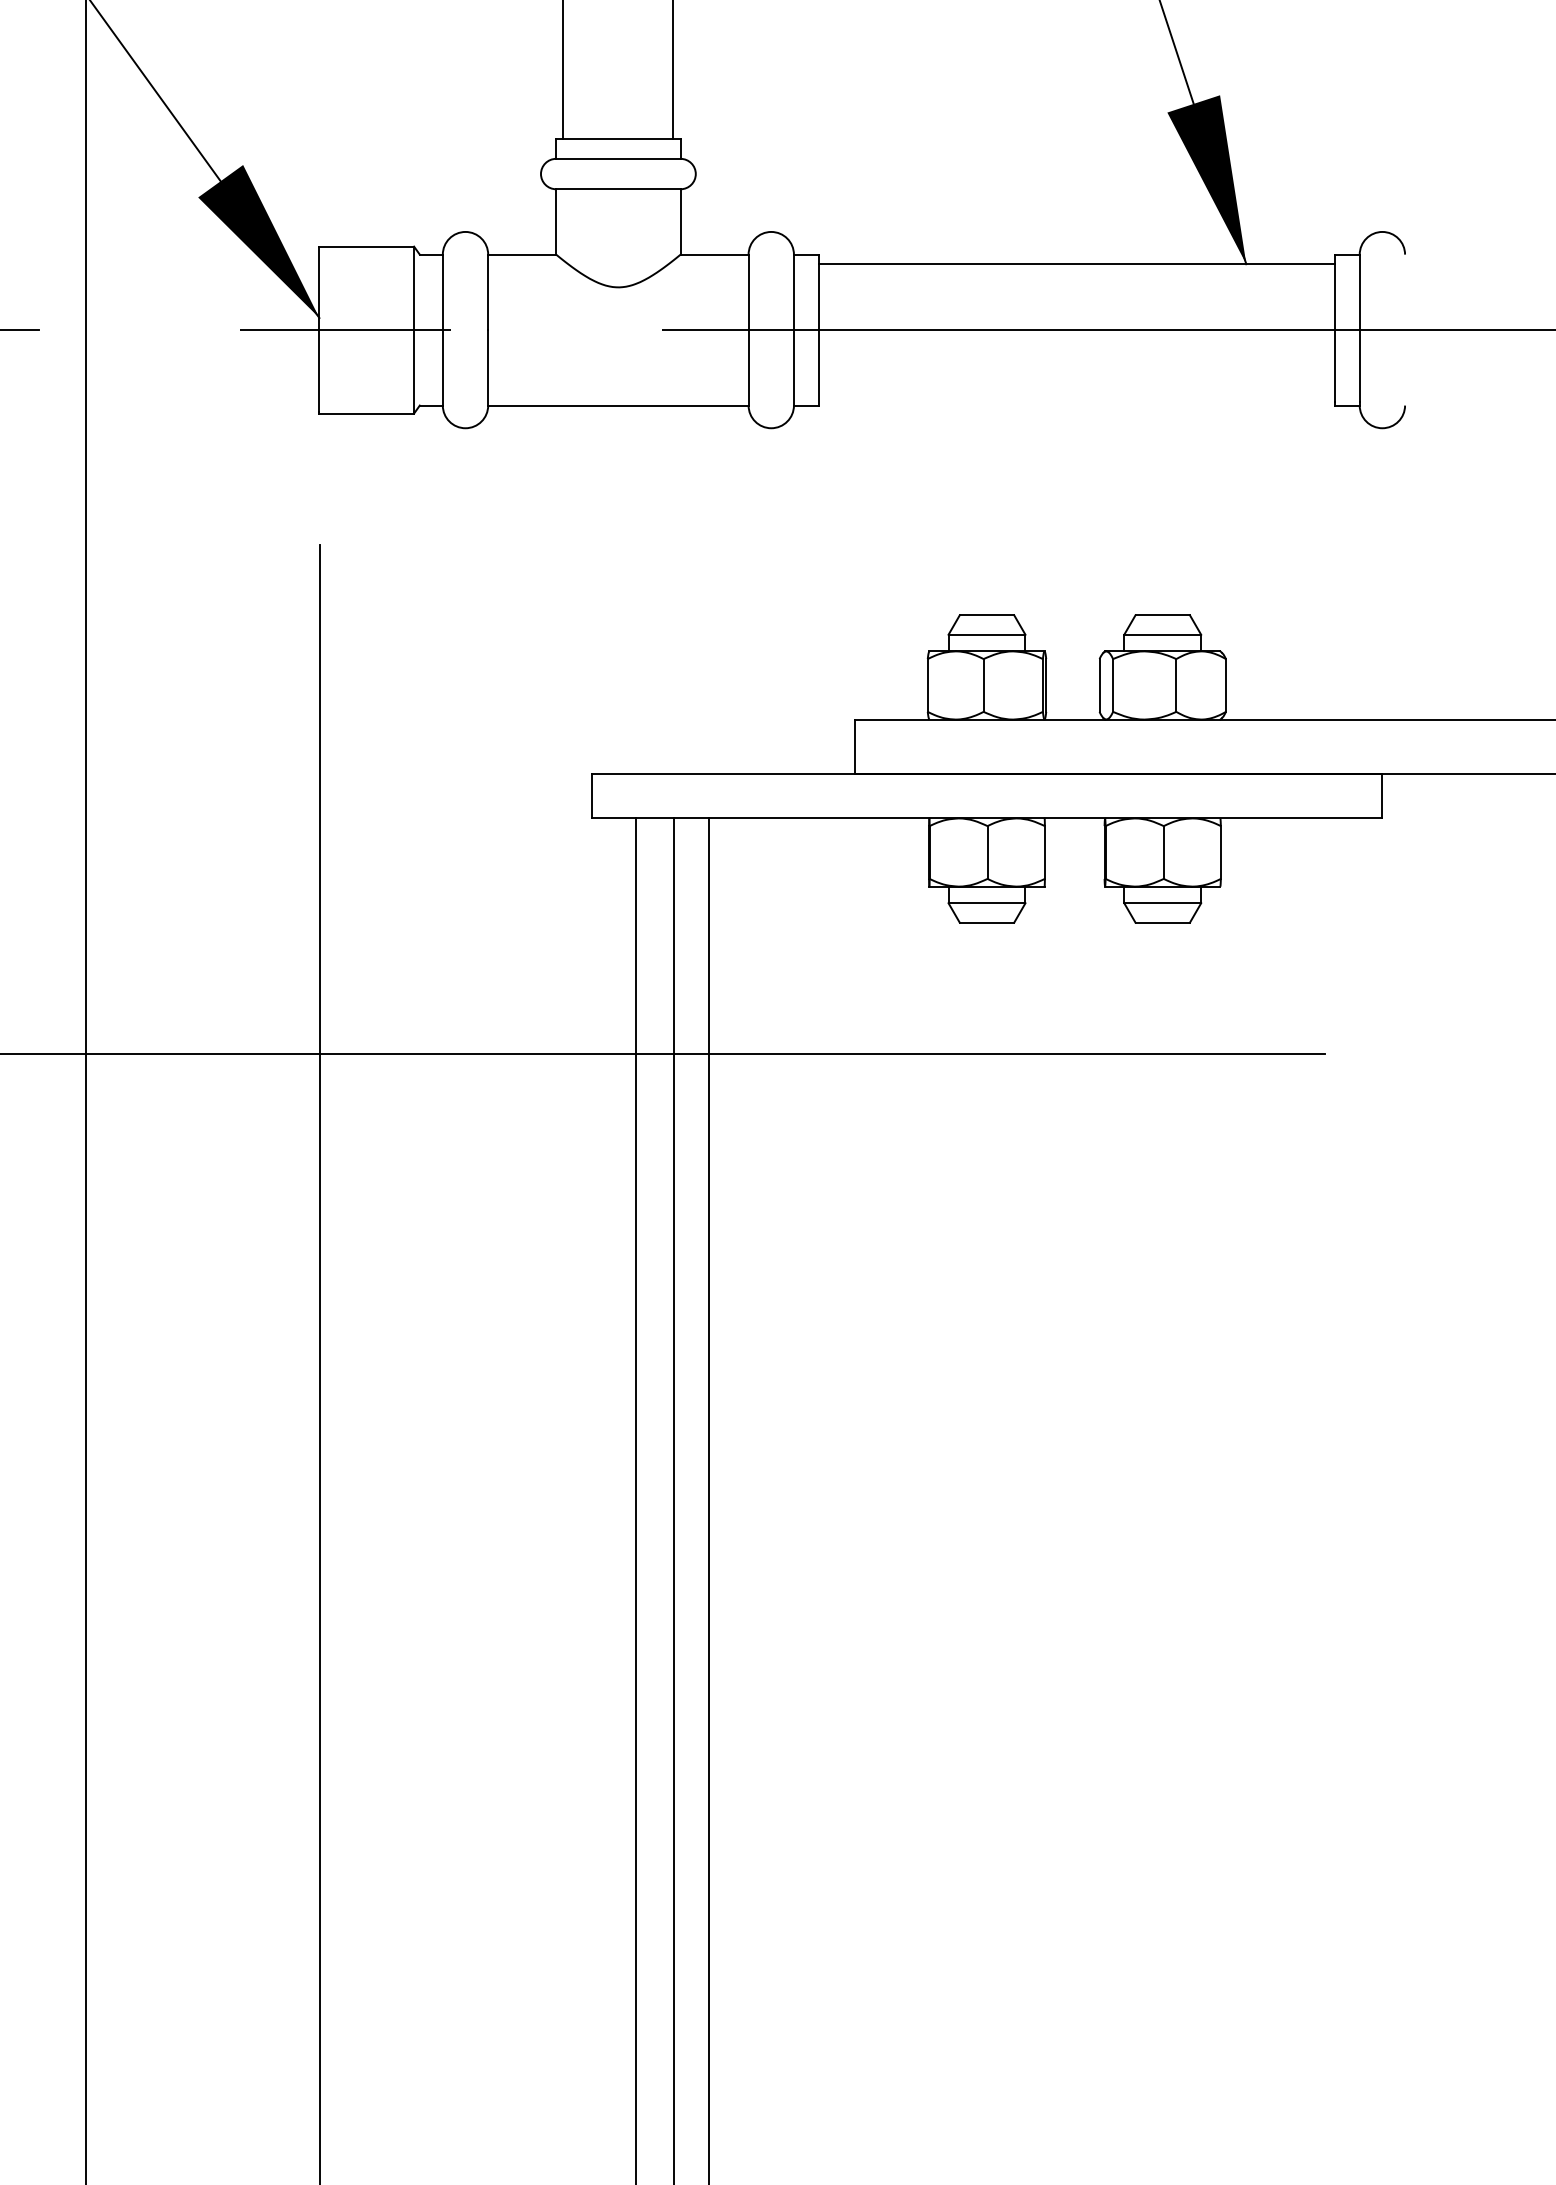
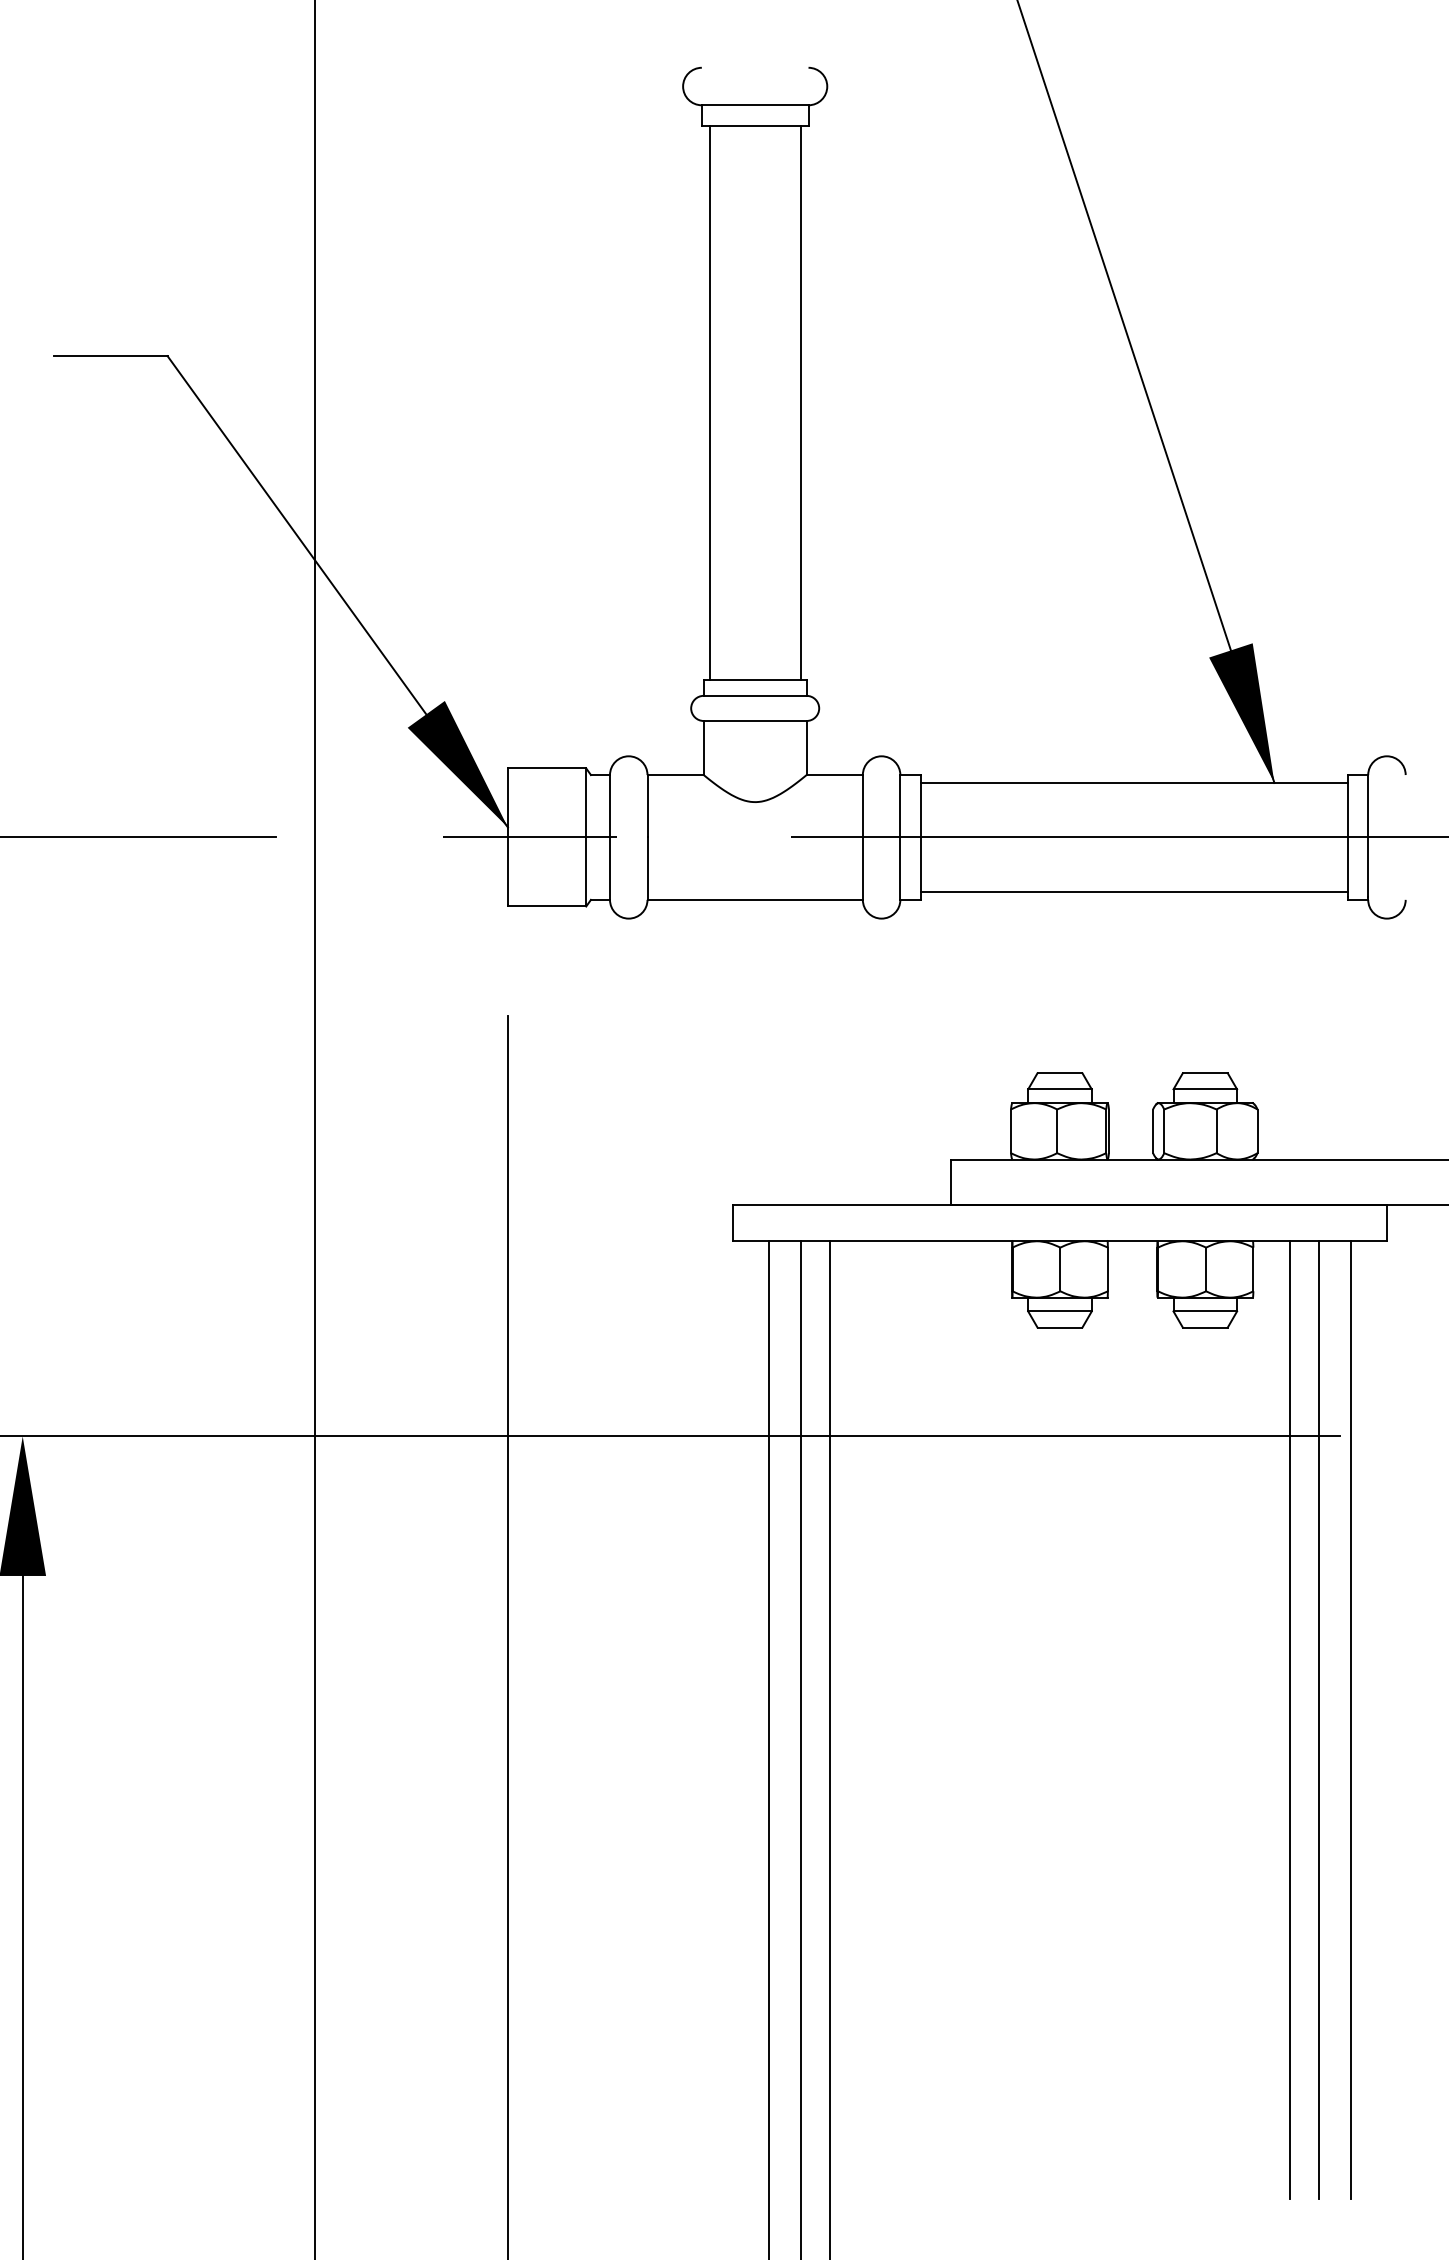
line: (1075, 395) -> (1133, 891), added
line: (1264, 1396) -> (1289, 1719), added
line: (1300, 1396) -> (1319, 1719), added
line: (1338, 1396) -> (1350, 1719), added

